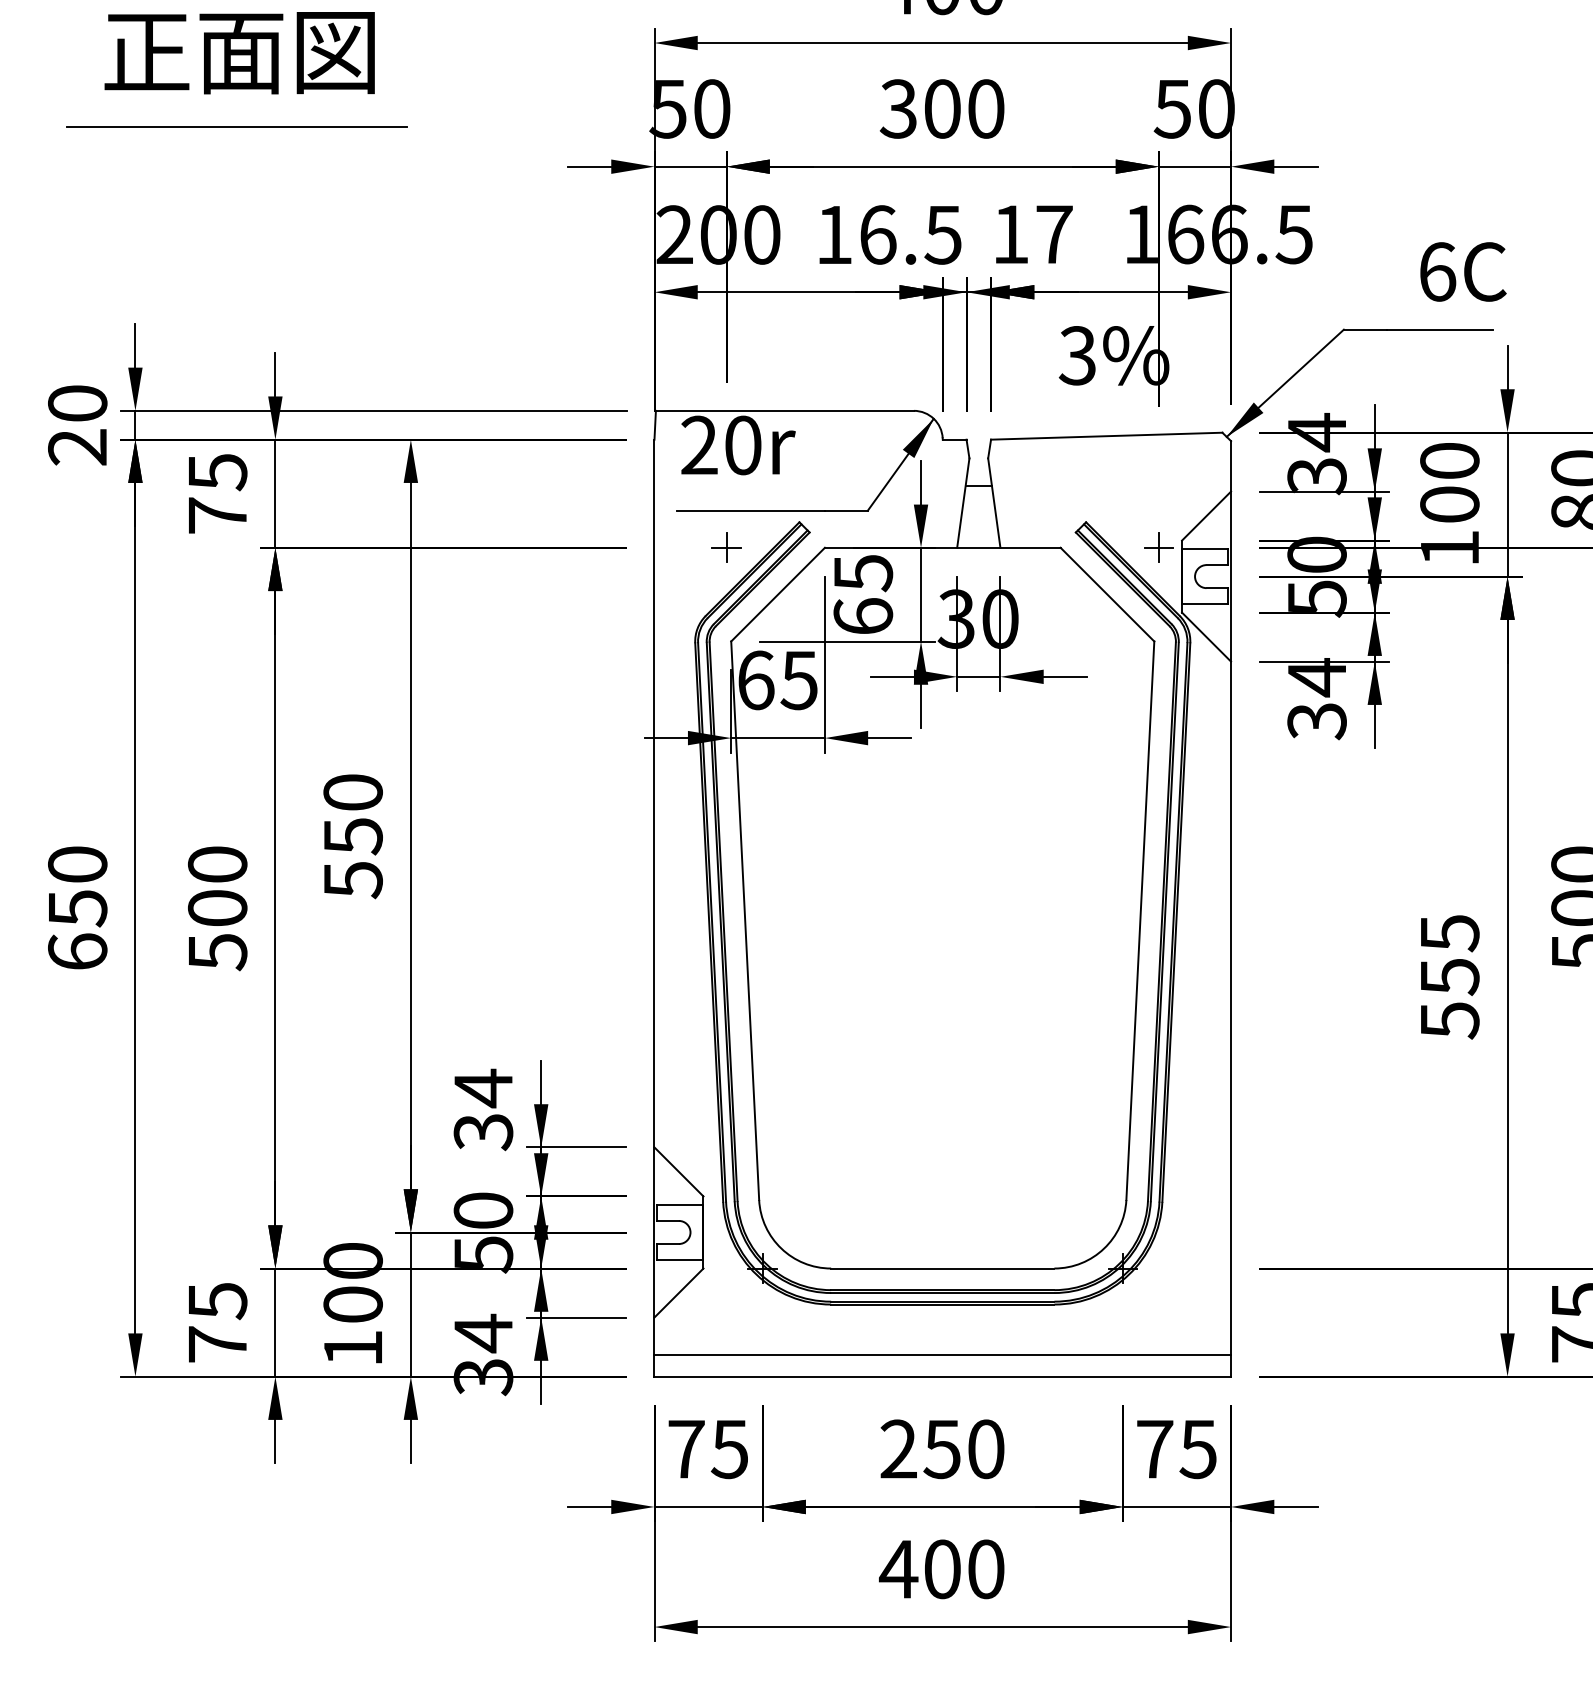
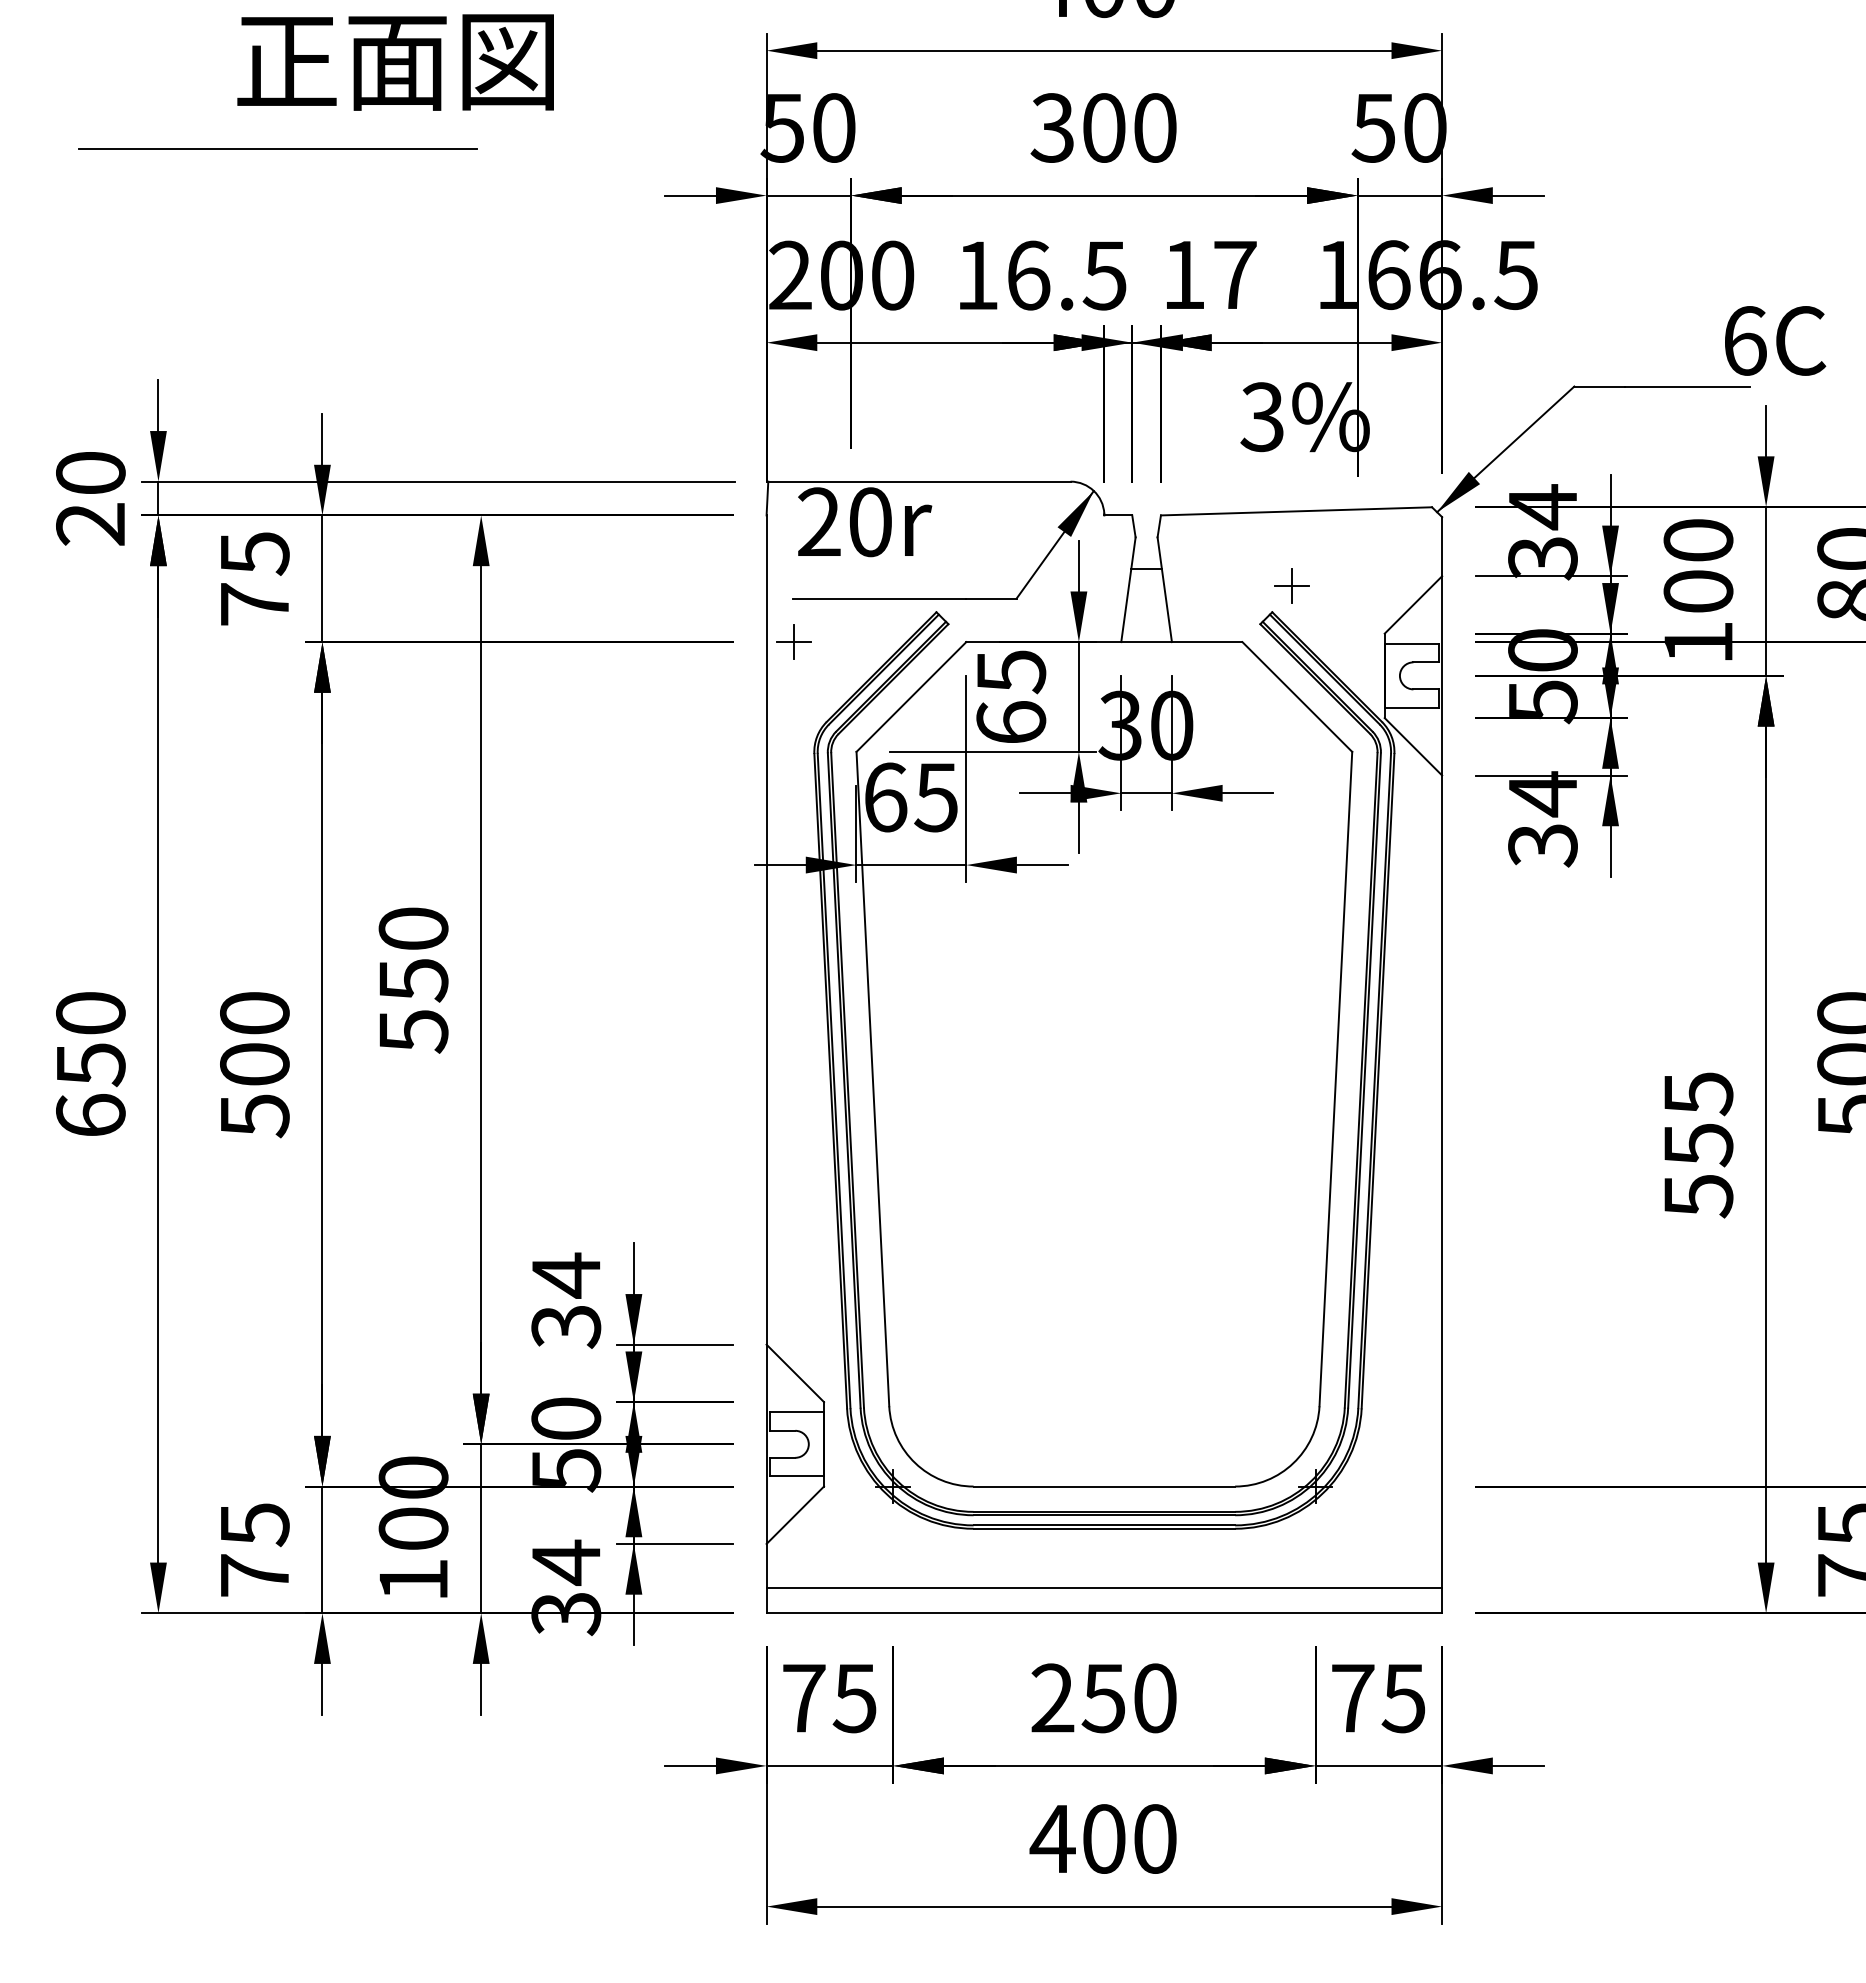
text: (239, 53) -> (395, 62), moved
text: (1463, 271) -> (1775, 340), moved
part: (726, 547) -> (793, 641), moved
part: (1158, 547) -> (1291, 585), moved

